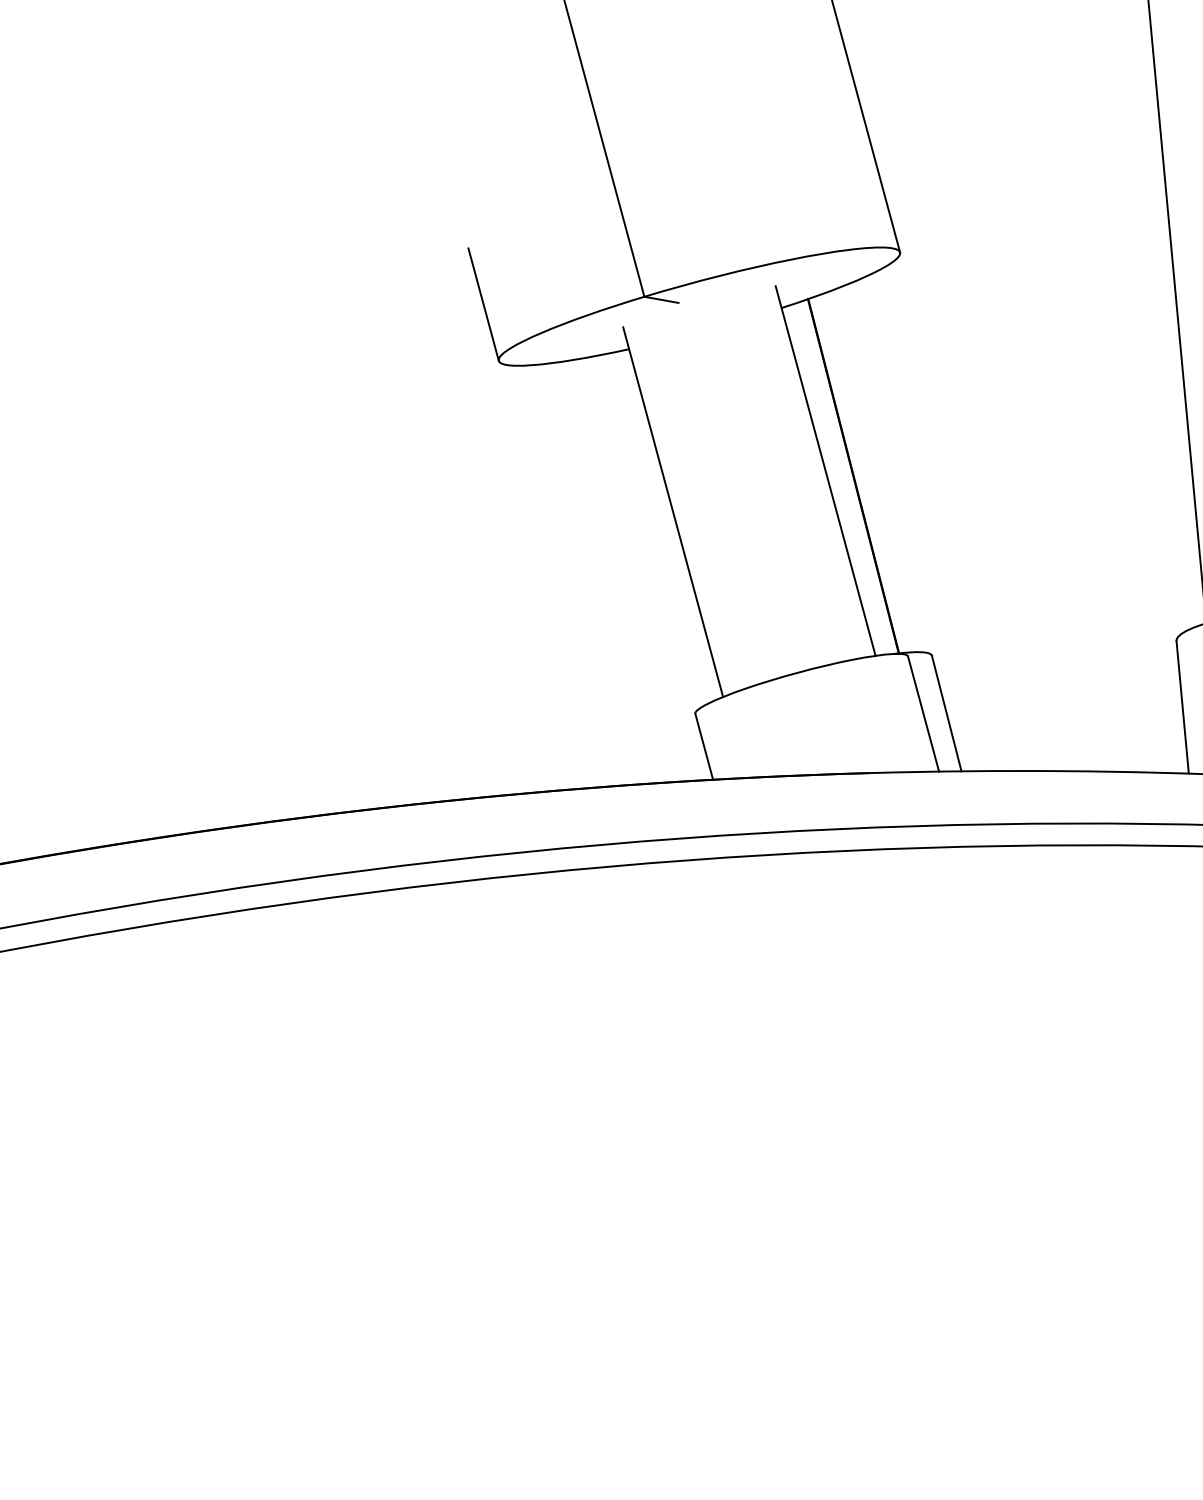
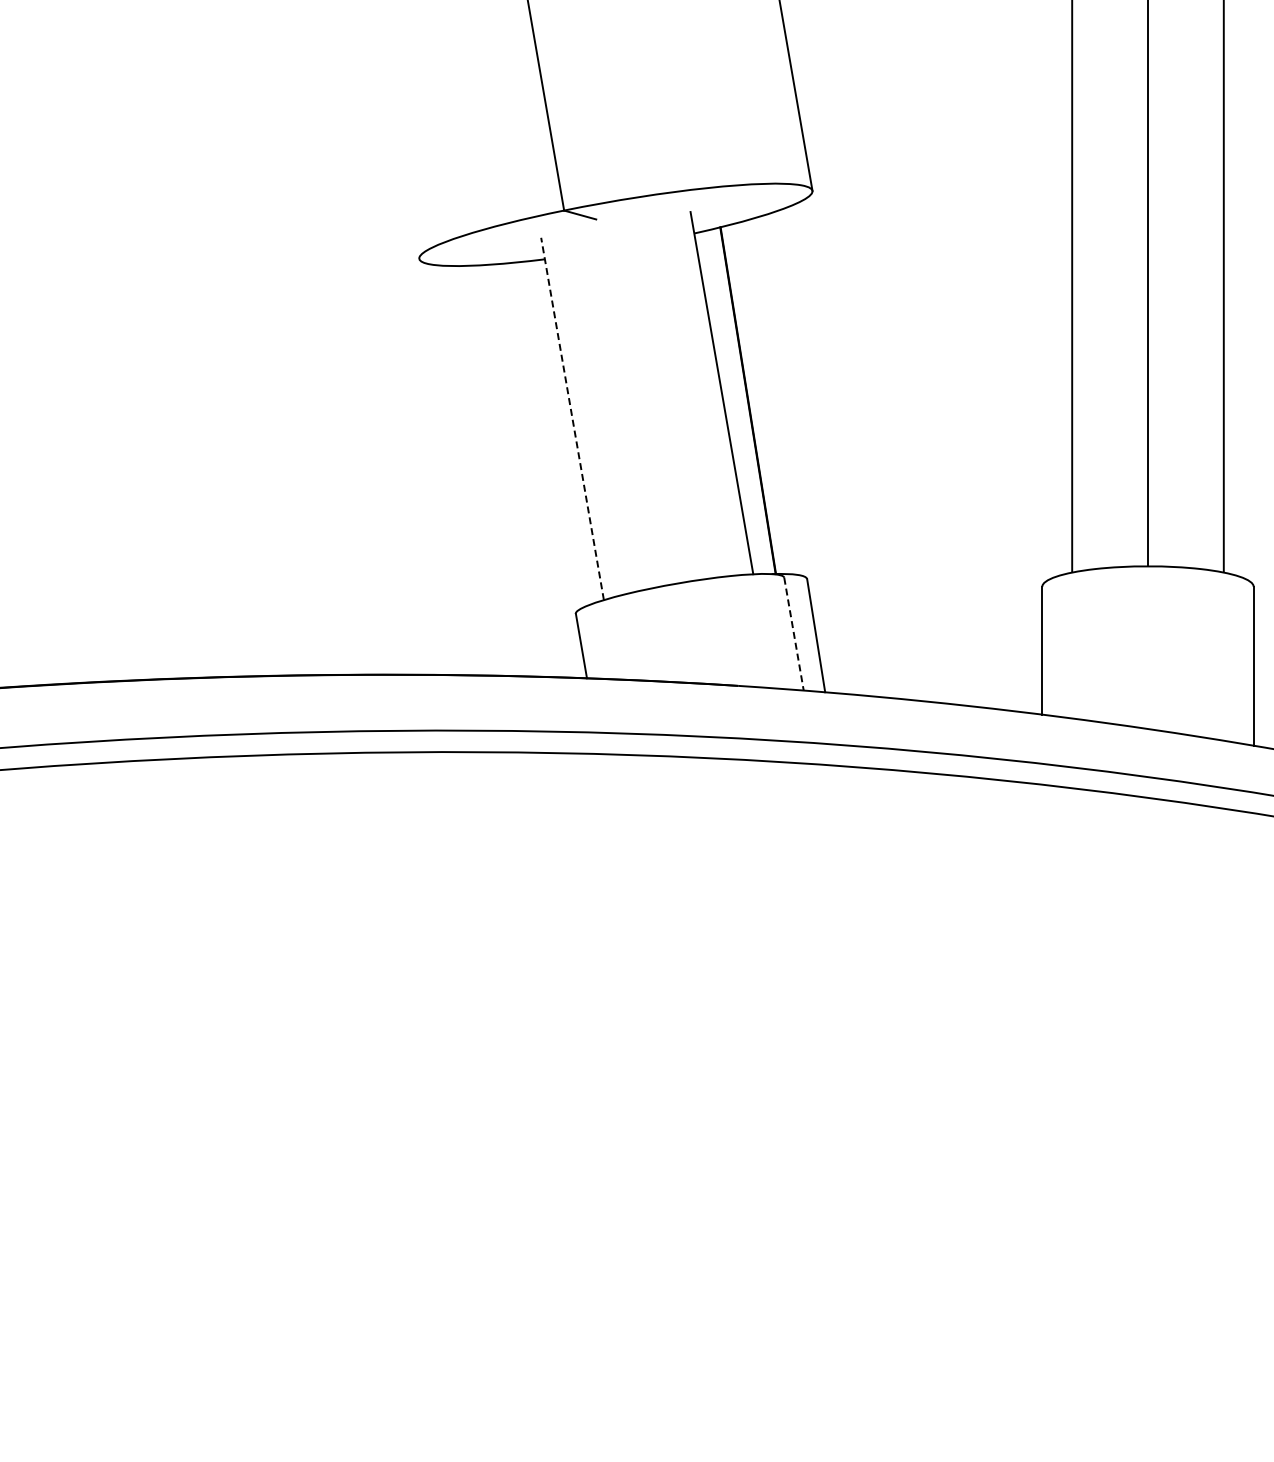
line: (483, 304) -> (409, 203), removed
line: (673, 511) -> (572, 418), solid -> dashed
line: (924, 714) -> (794, 634), solid -> dashed

